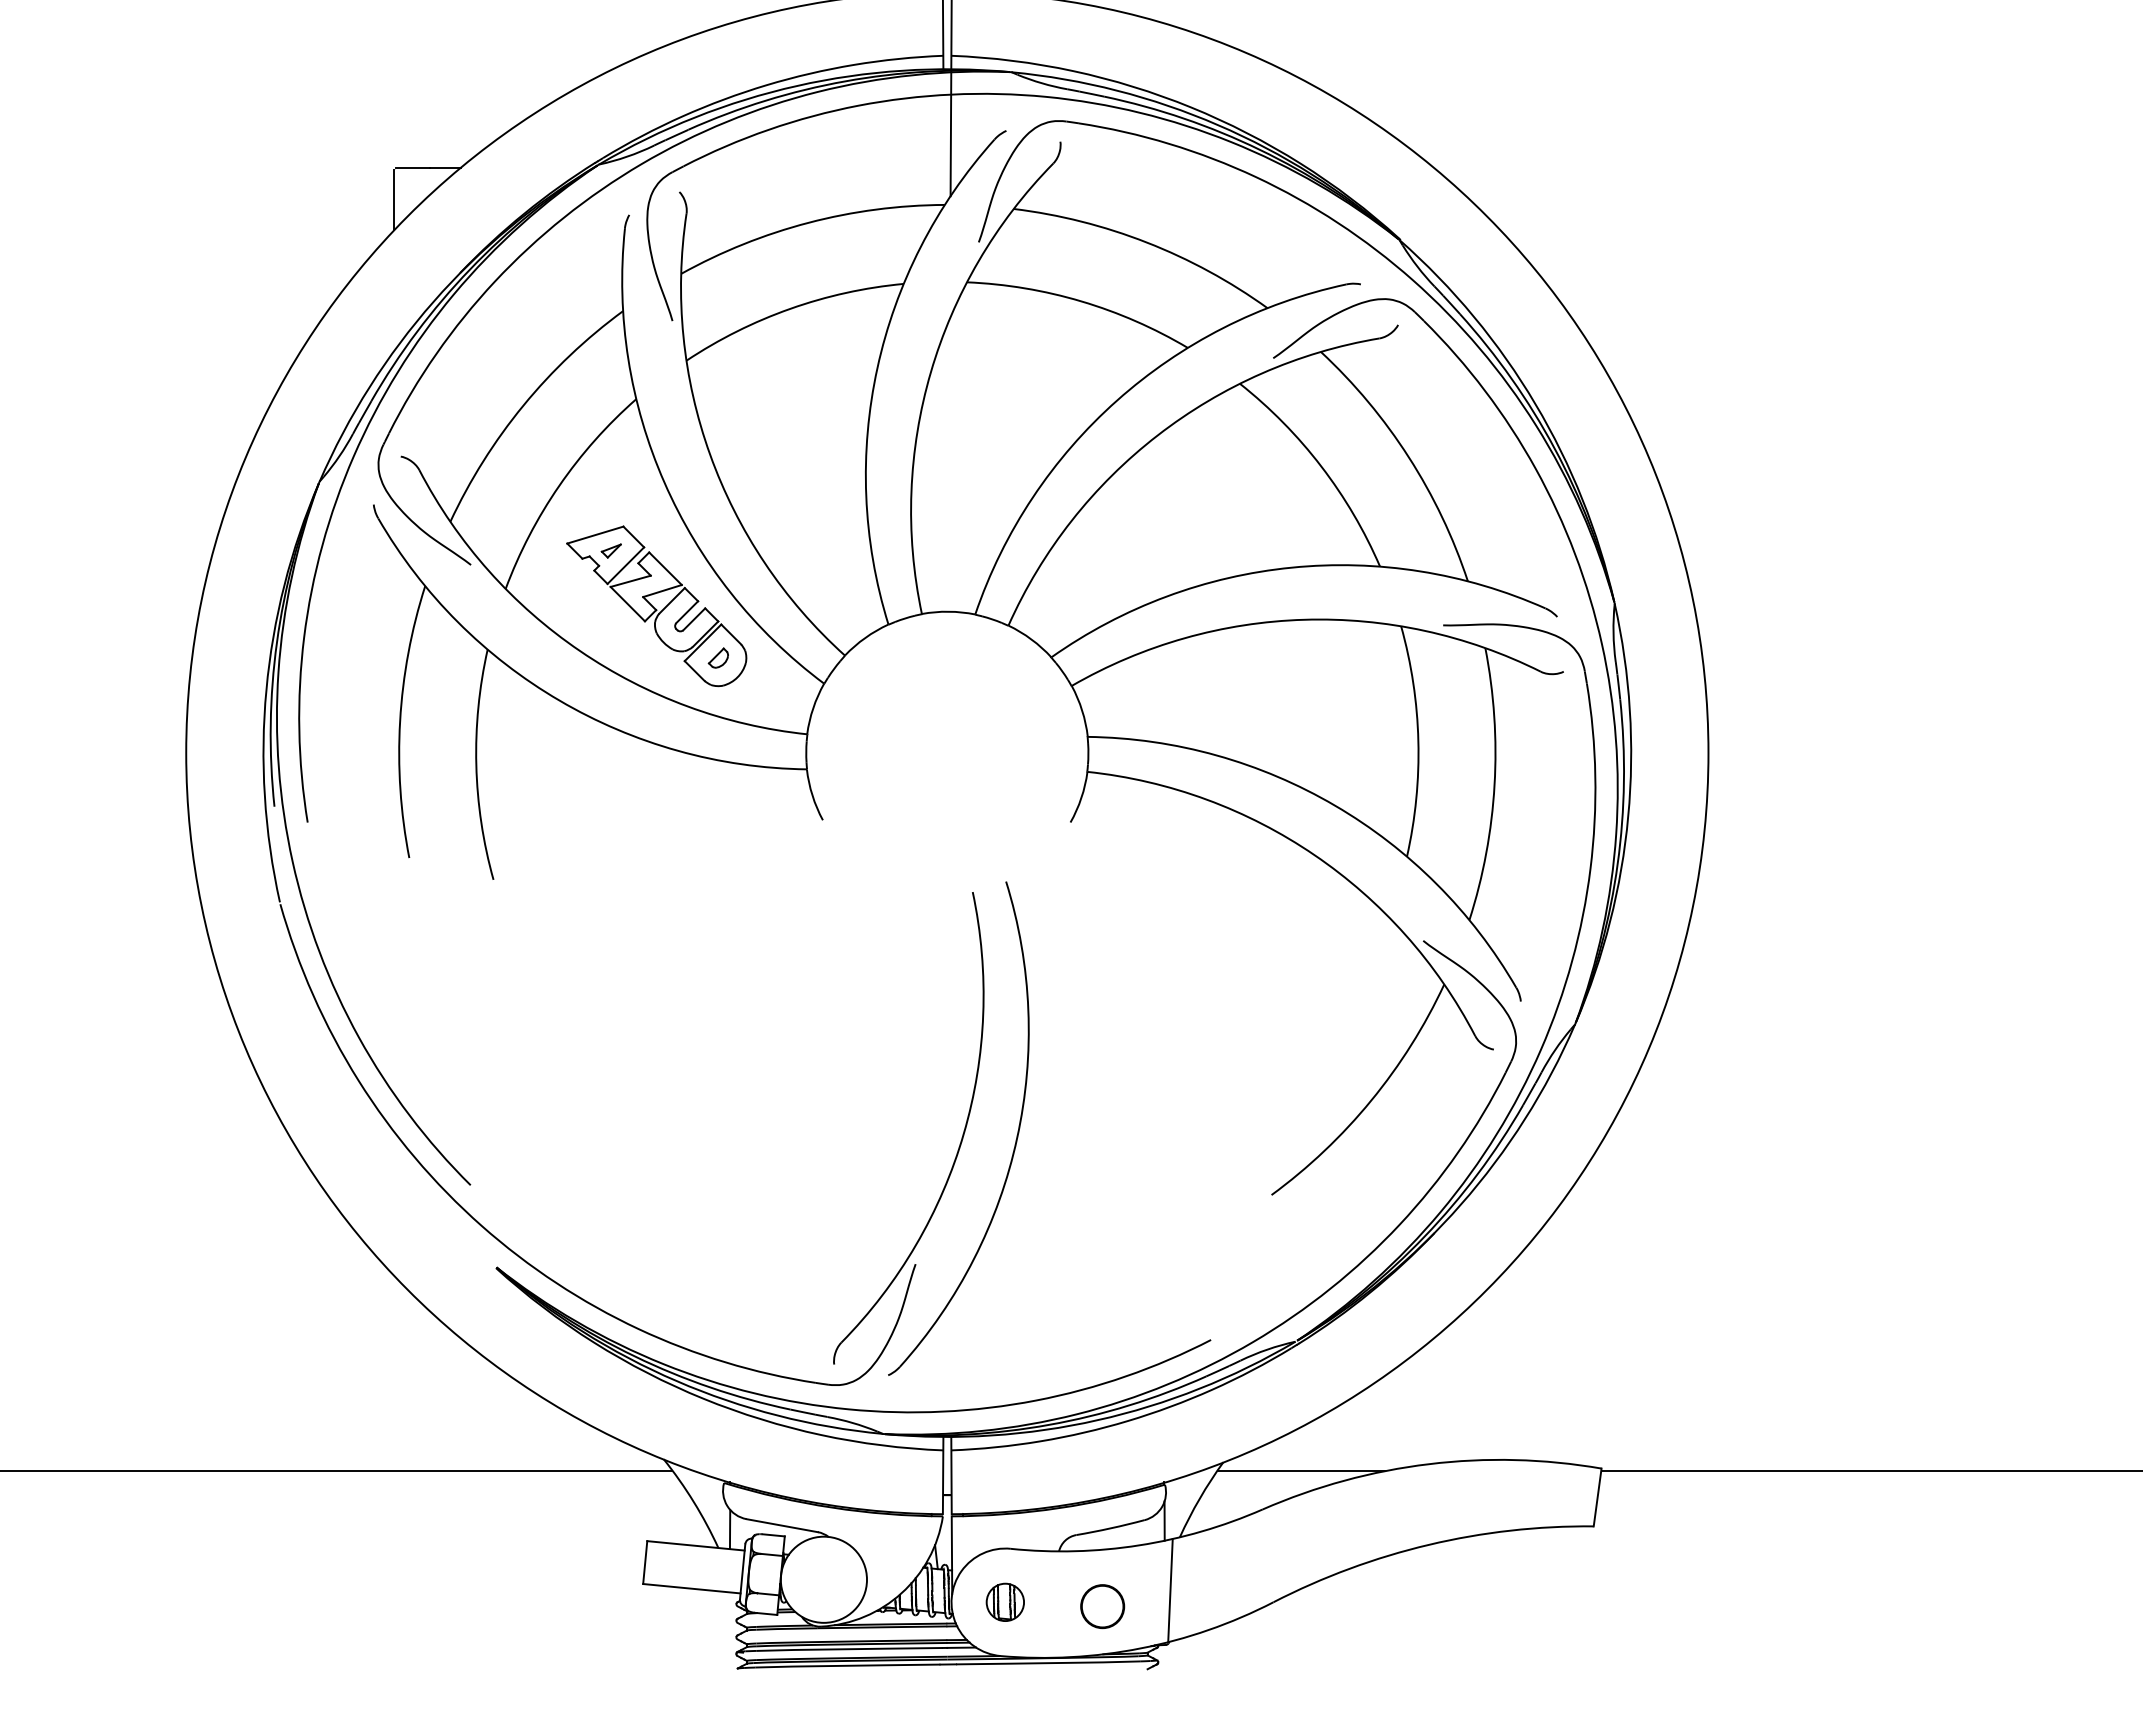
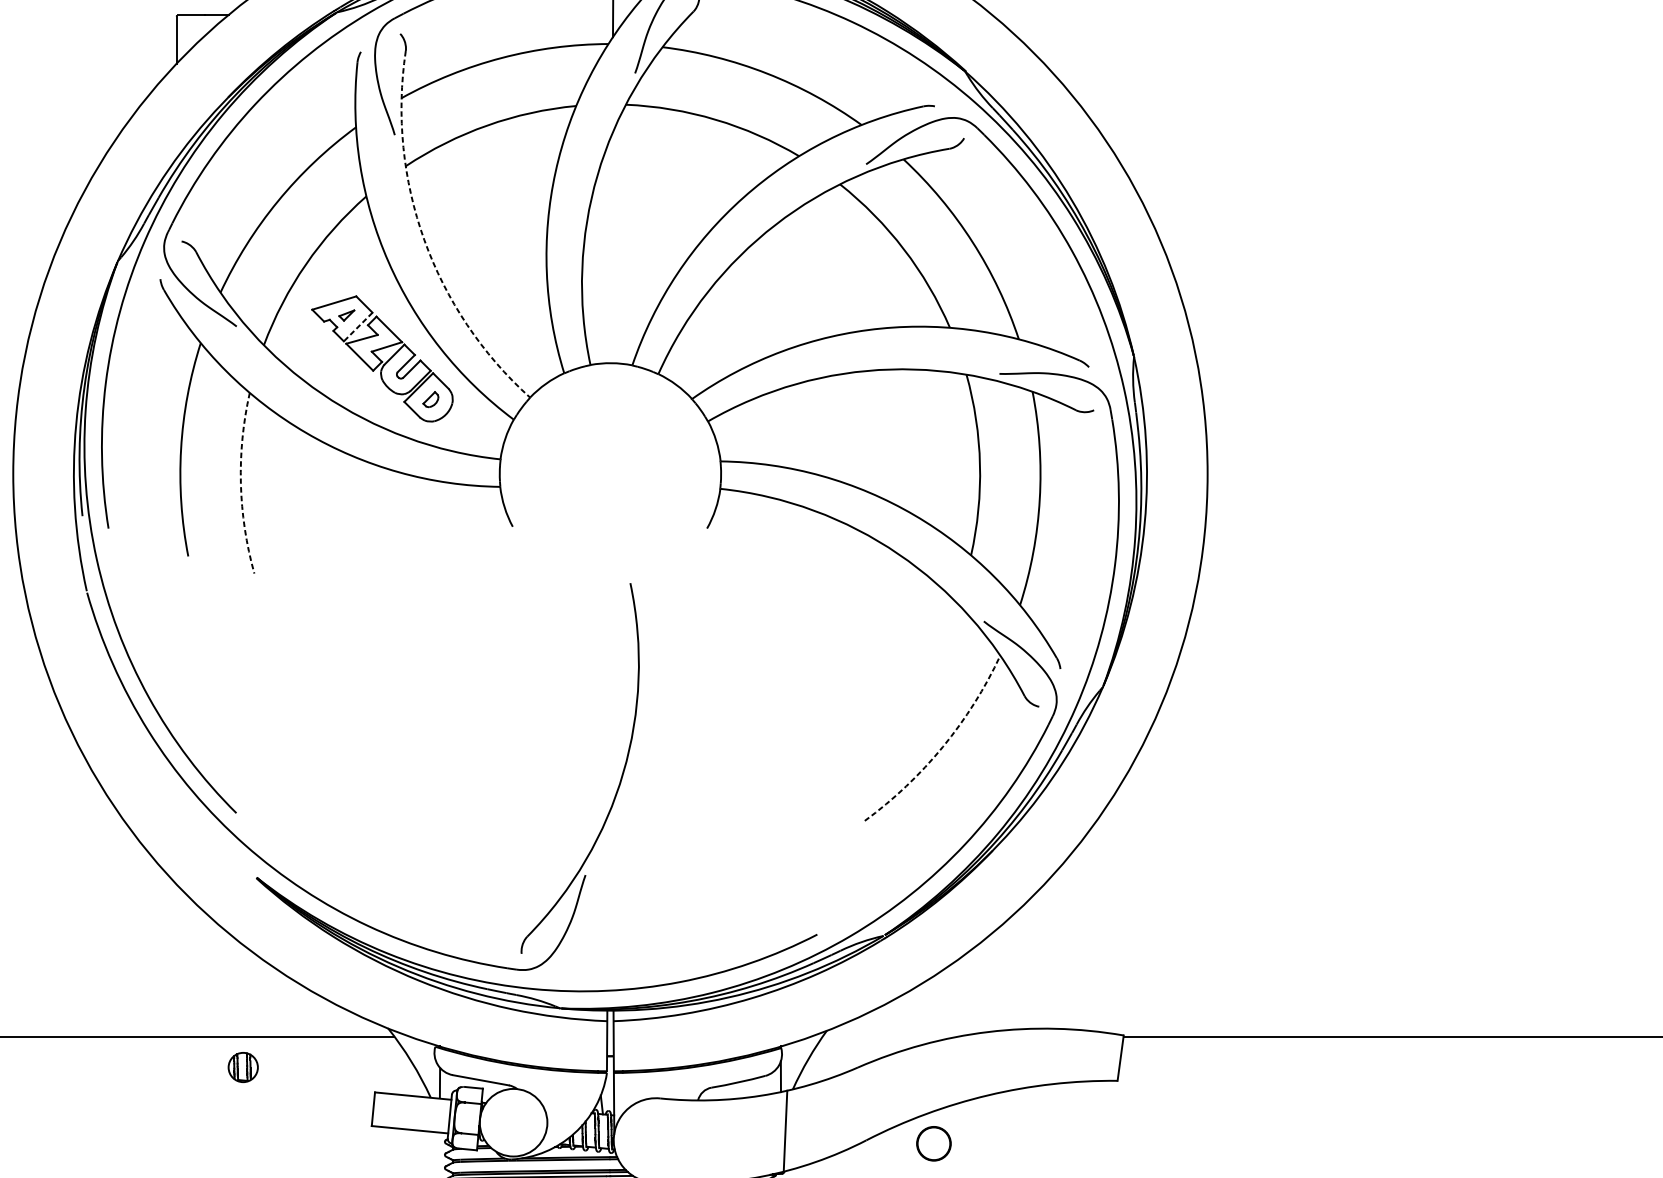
arc: (710, 454) -> (424, 239), solid -> dashed
line: (625, 565) -> (357, 326), solid -> dashed
arc: (476, 765) -> (241, 483), solid -> dashed
arc: (1371, 1100) -> (943, 746), solid -> dashed
part: (1015, 1139) -> (663, 777), removed
line: (1301, 1471) -> (888, 1037), removed
part: (1004, 1601) -> (242, 1066), moved
circle: (1102, 1606) -> (933, 1143), moved

